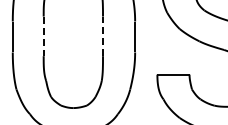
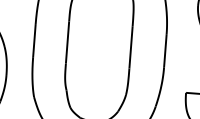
line: (43, 36) -> (67, 42), dashed -> solid
line: (103, 36) -> (131, 47), dashed -> solid

